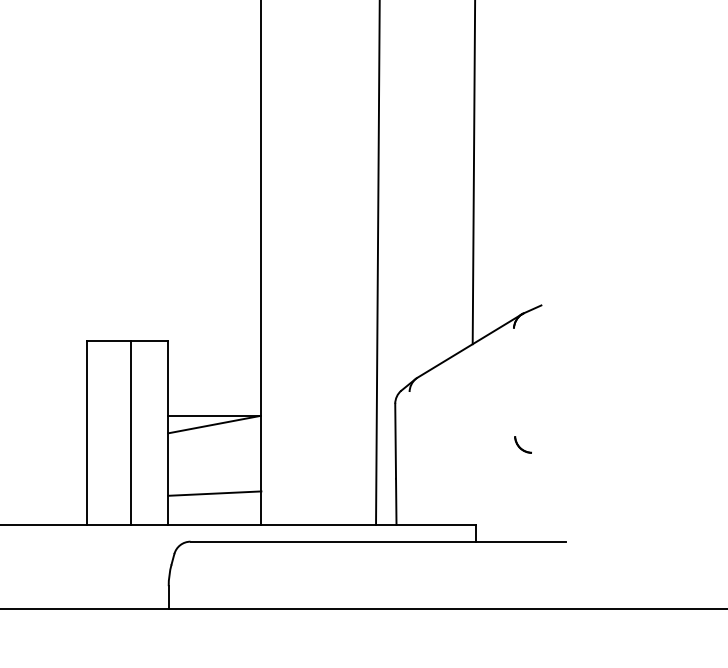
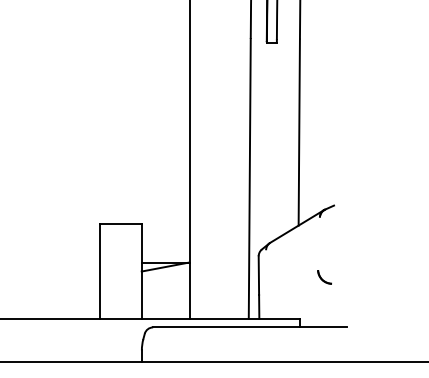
line: (131, 431) -> (122, 270), removed
part: (522, 444) -> (324, 277), size x1.6
line: (214, 493) -> (165, 302), removed

